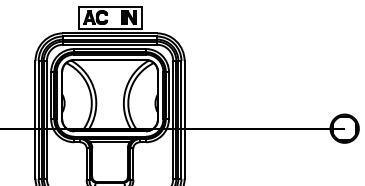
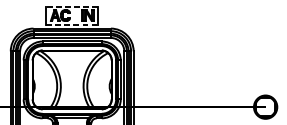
line: (109, 6) -> (71, 6), solid -> dashed
line: (110, 28) -> (72, 24), solid -> dashed

